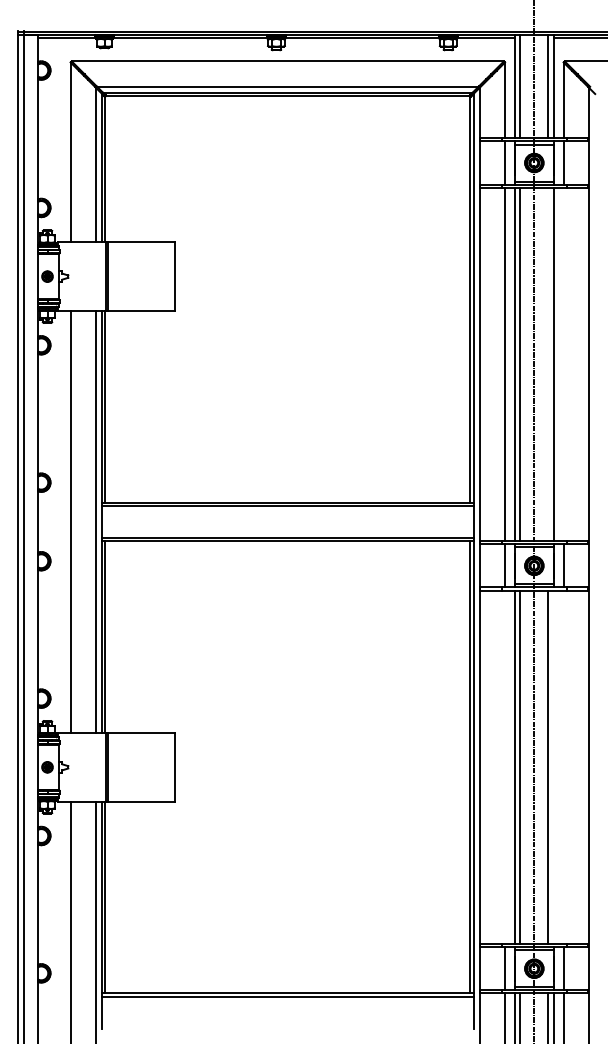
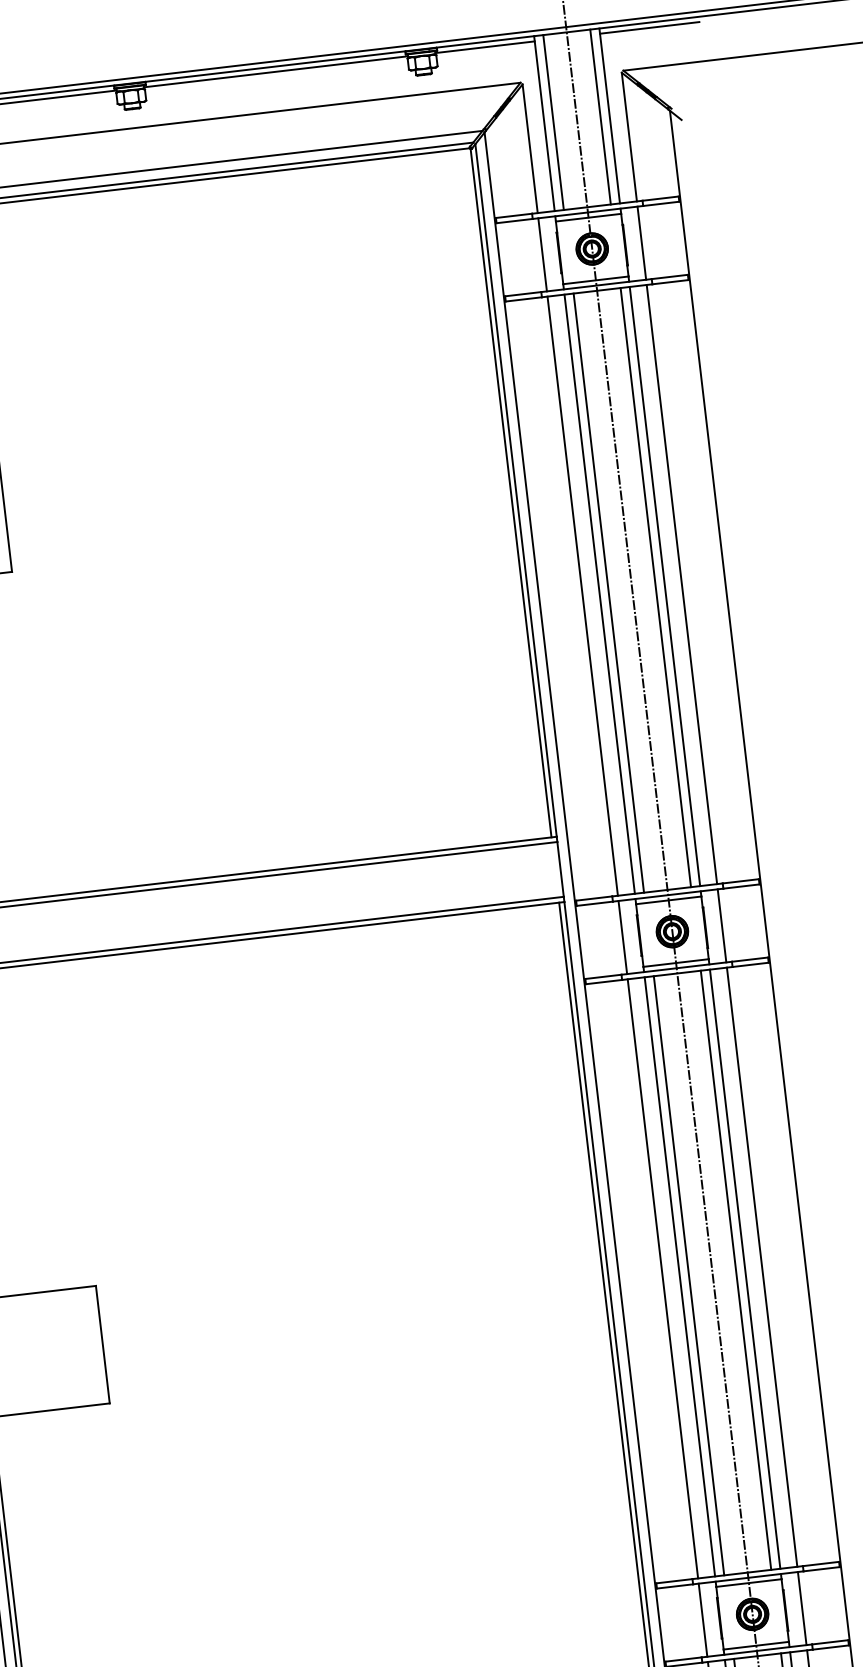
line: (548, 364) -> (656, 587), added
line: (563, 364) -> (681, 584), added
line: (505, 767) -> (663, 1279), added
line: (553, 767) -> (745, 1269), added
line: (563, 767) -> (761, 1267), added

